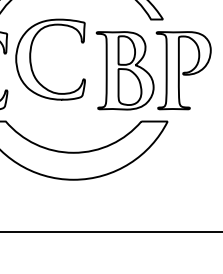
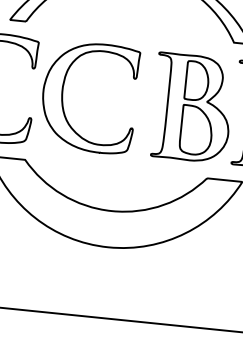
part: (31, 59) -> (63, 94), moved

